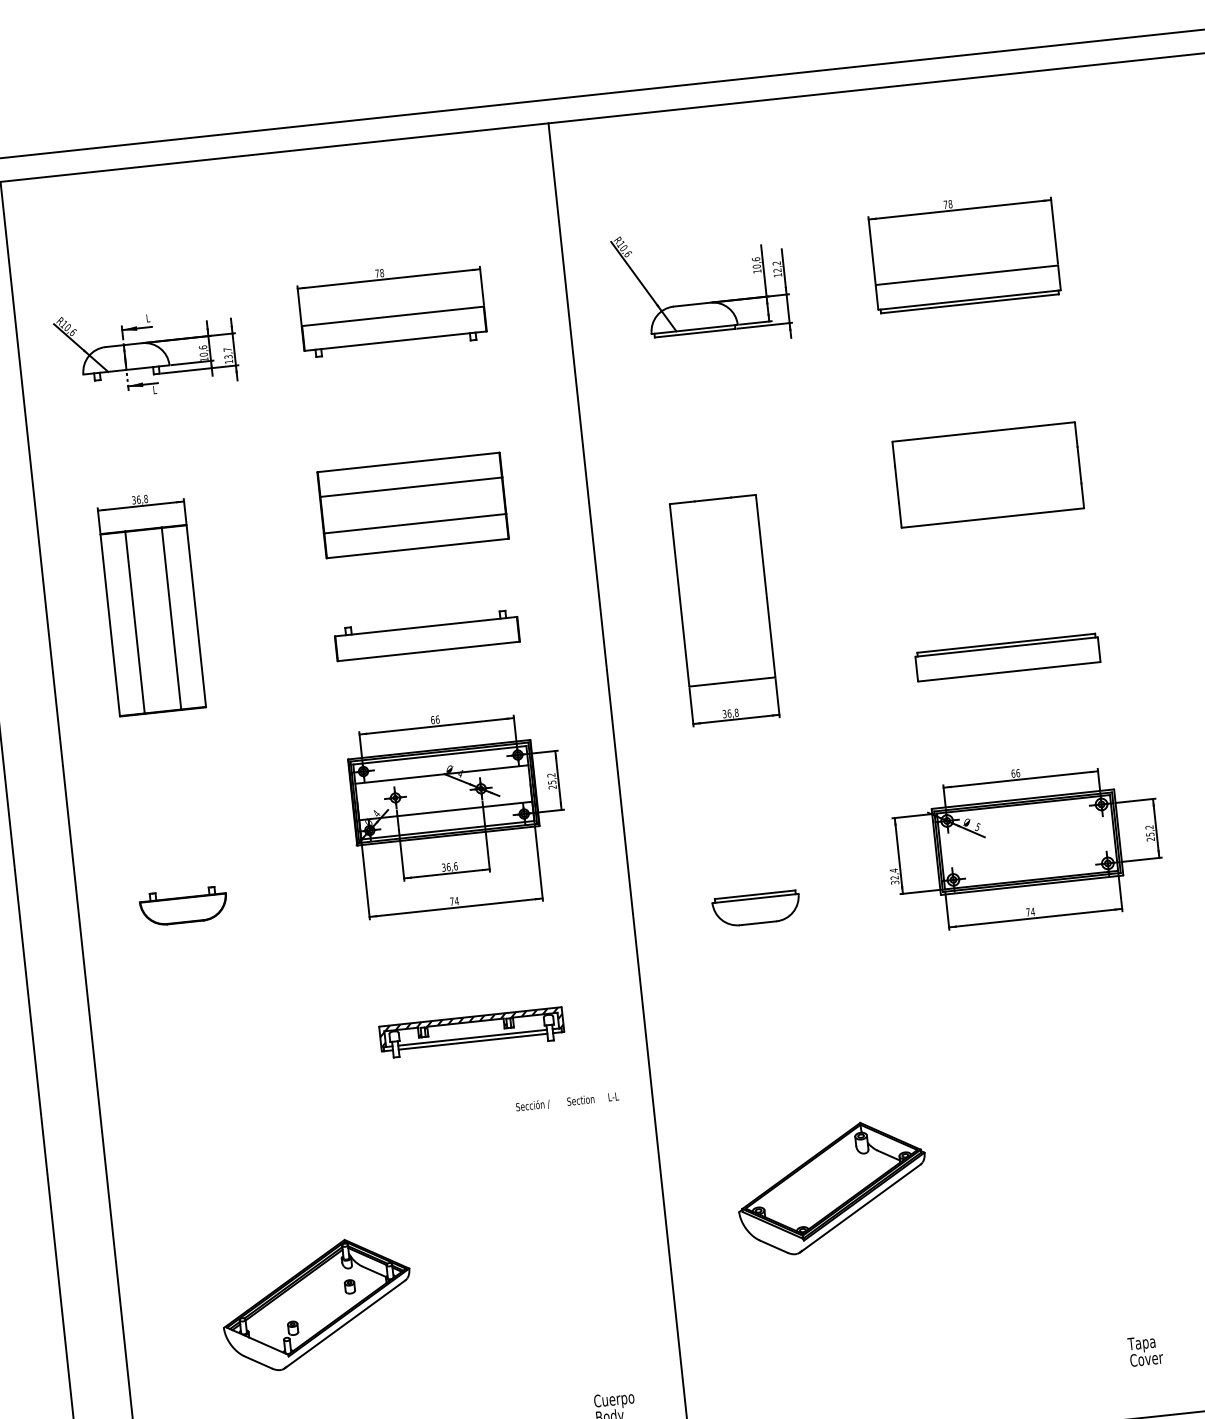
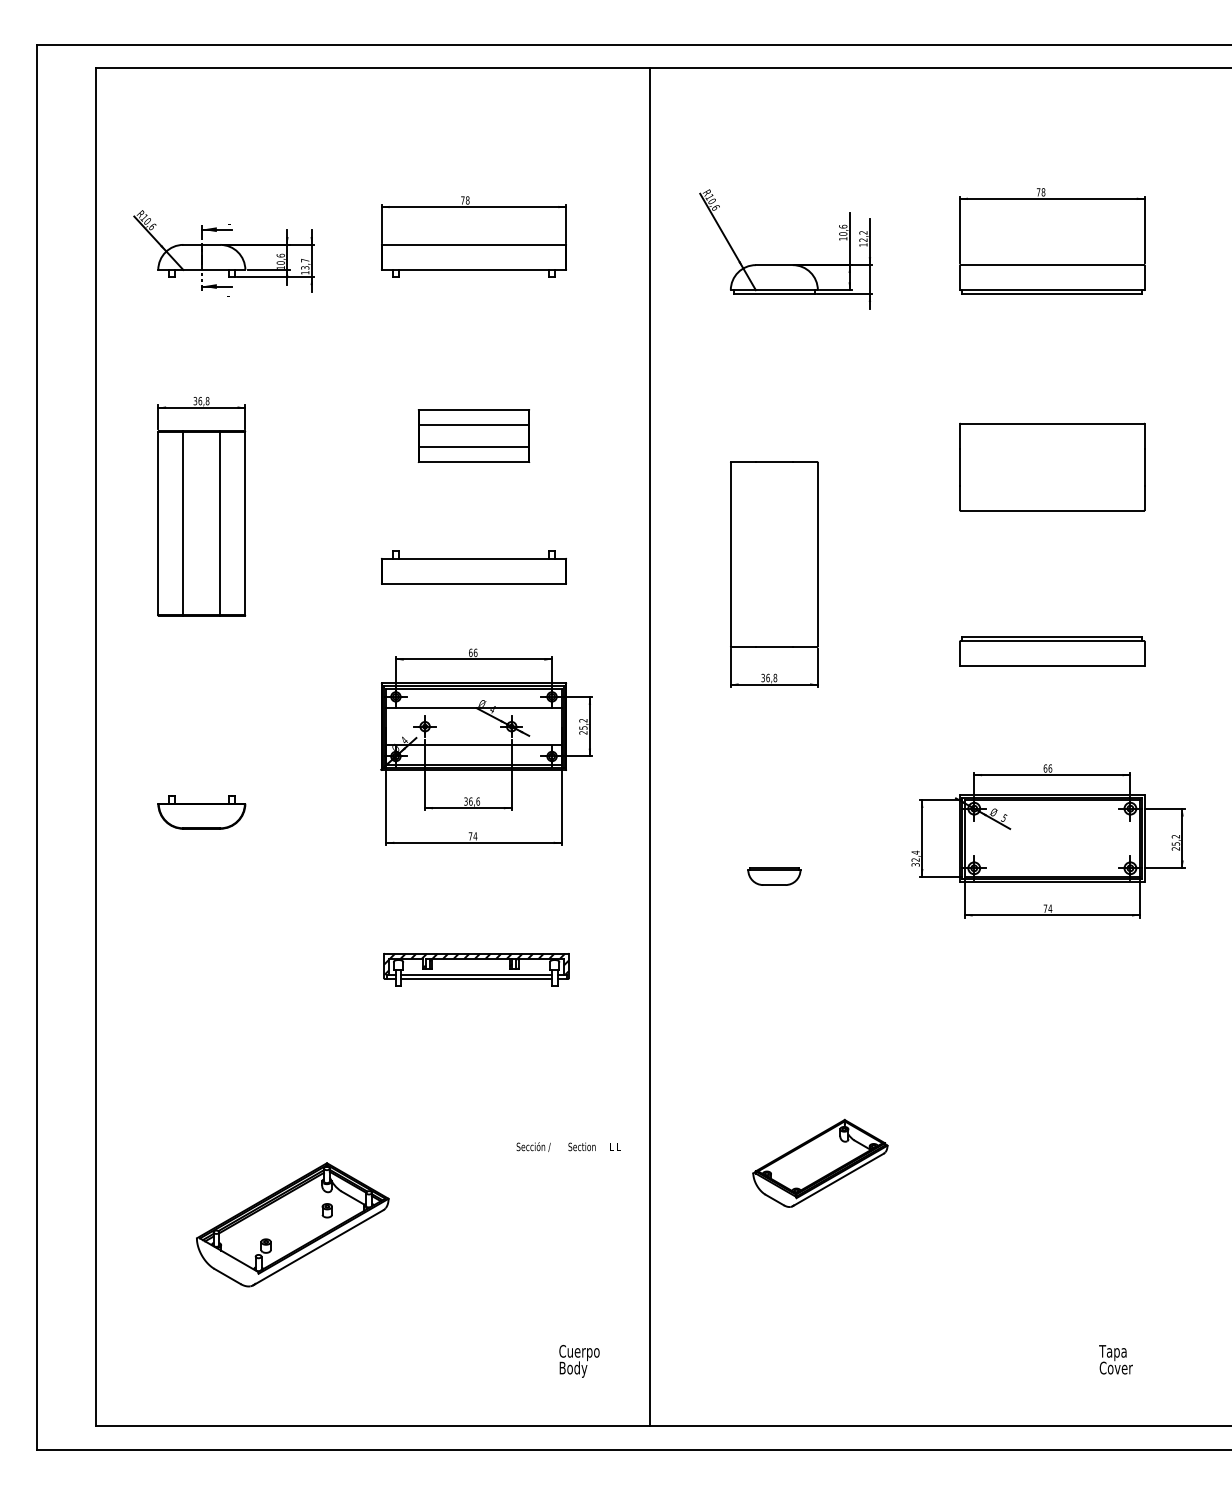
part: (412, 504) -> (473, 435), size x0.6
part: (756, 909) -> (774, 876), size x0.6
text: (567, 1101) -> (568, 1146), moved
part: (832, 1188) -> (820, 1163), size x0.7

